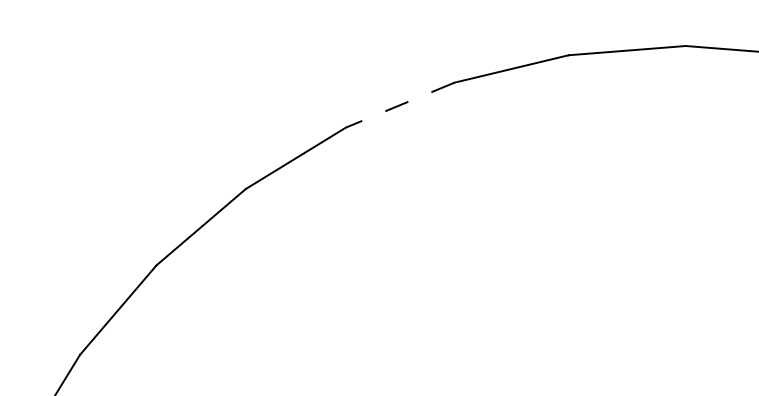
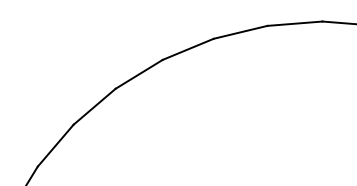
line: (400, 105) -> (188, 49), dashed -> solid

